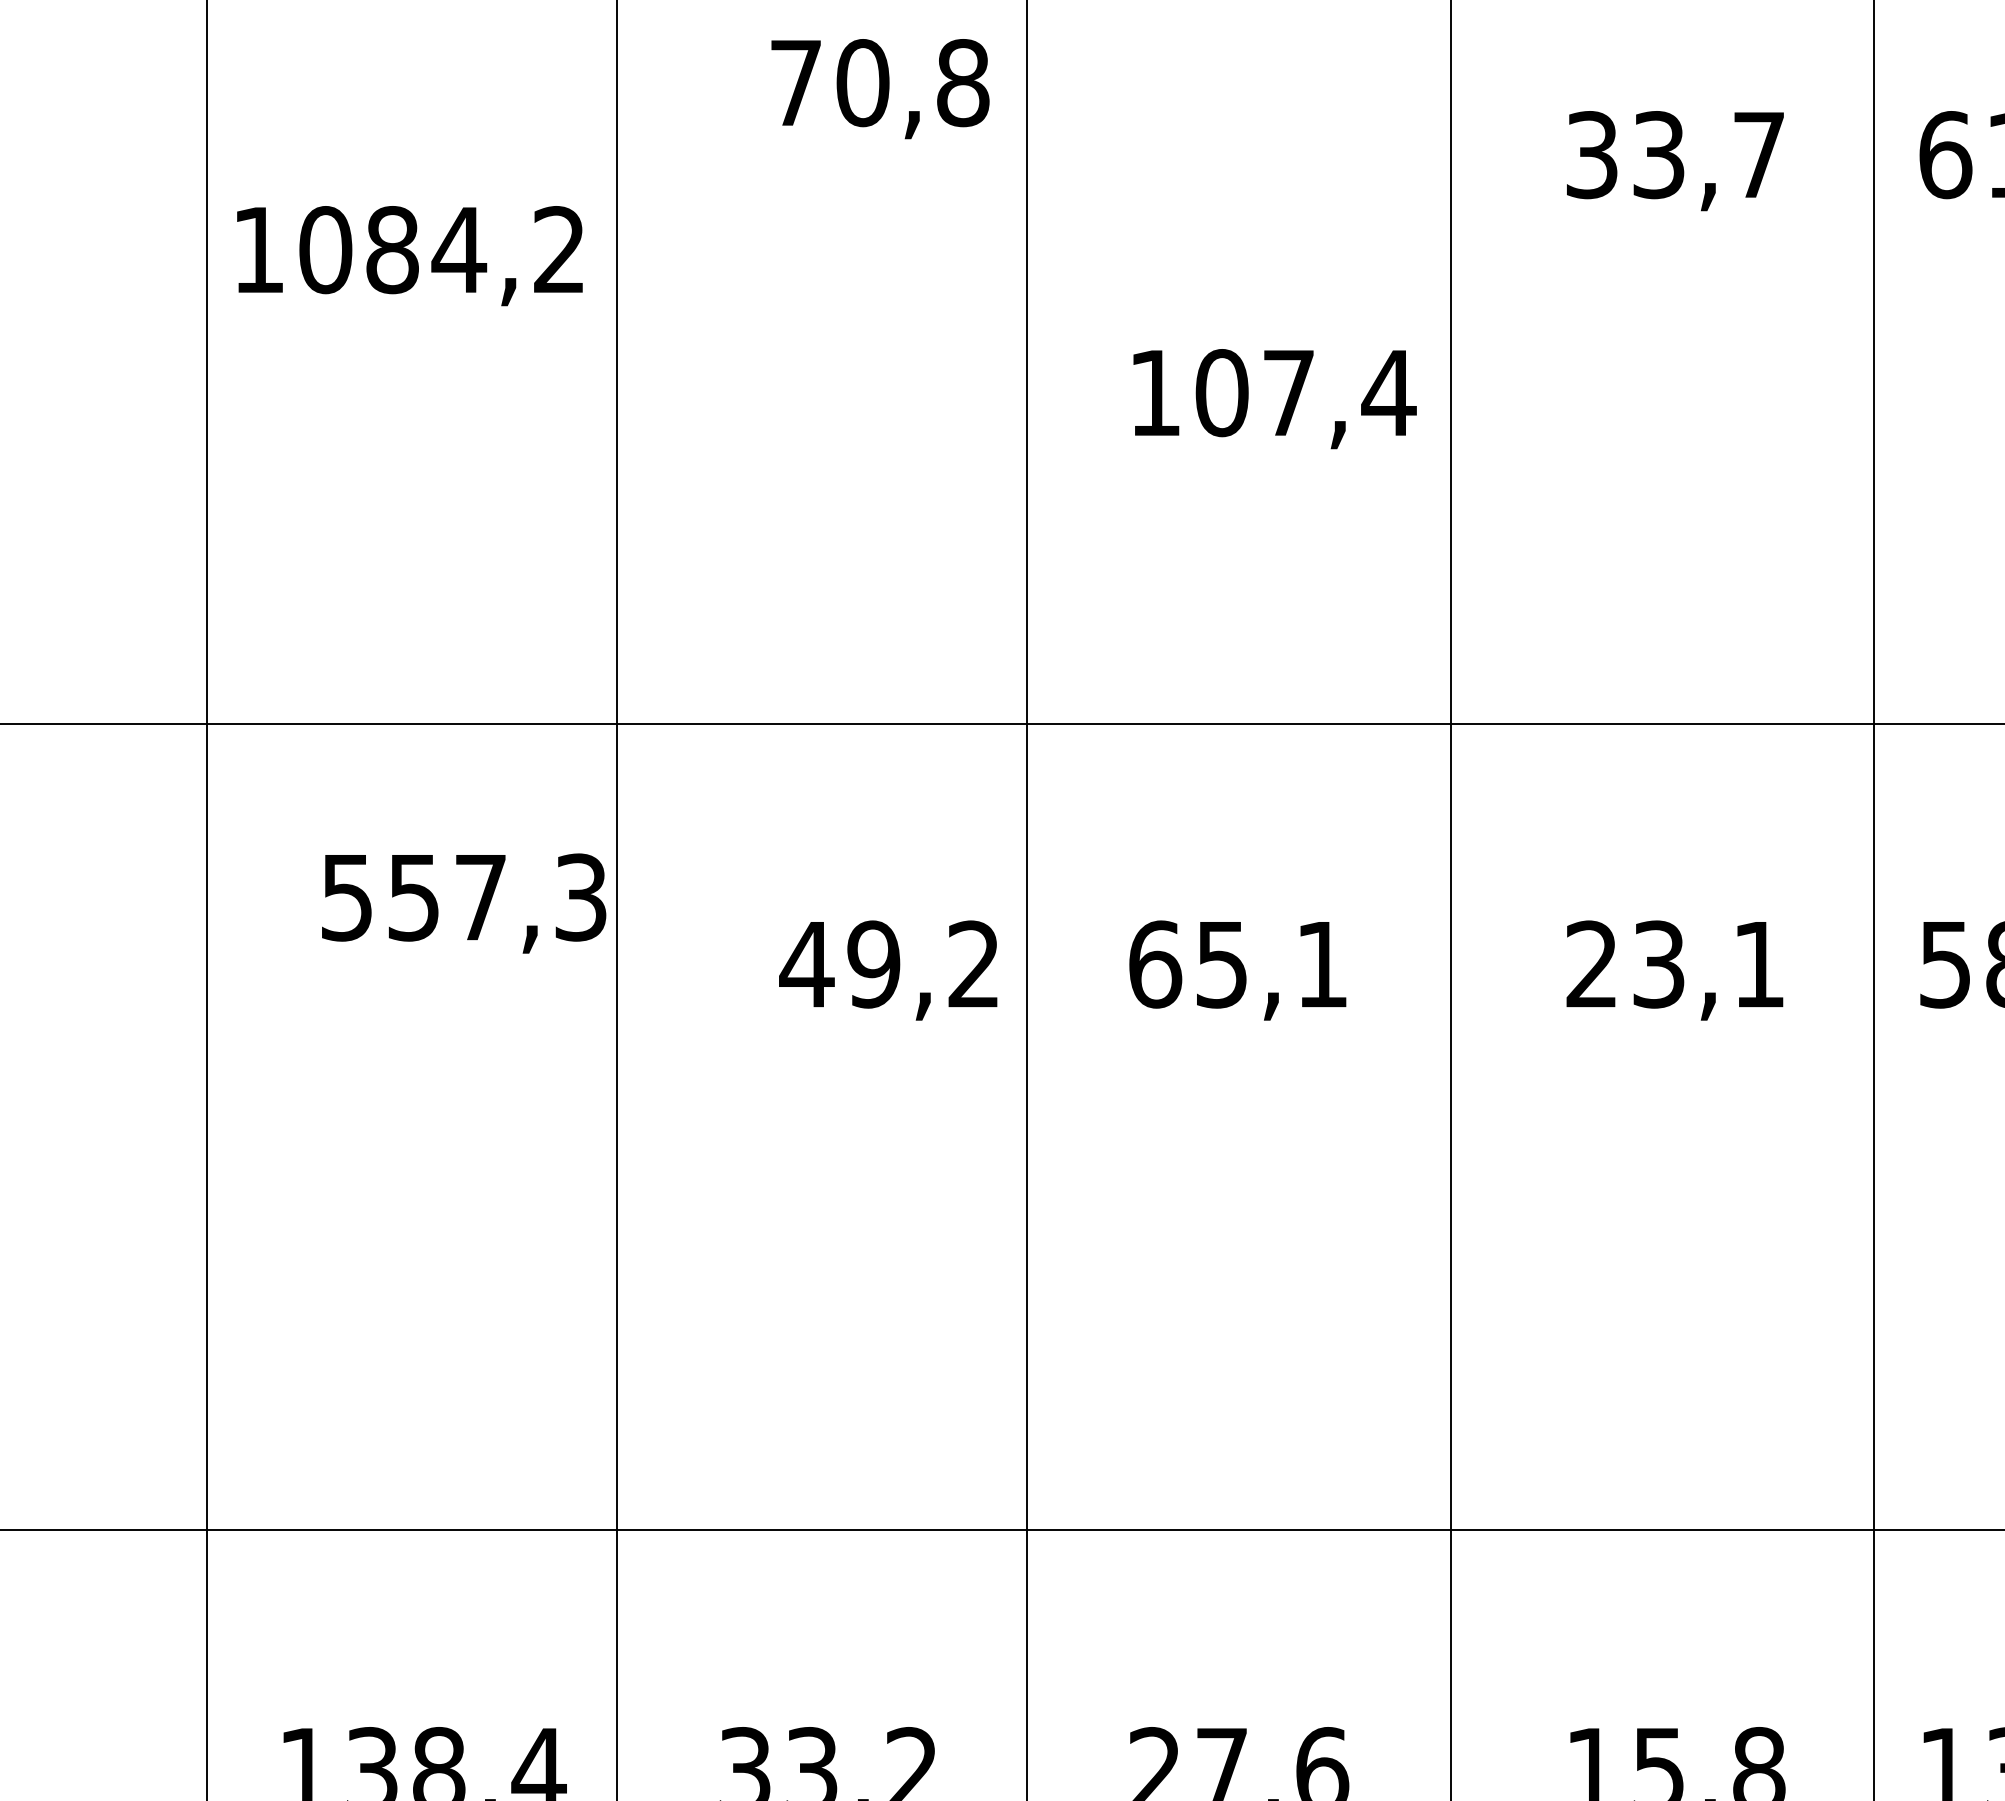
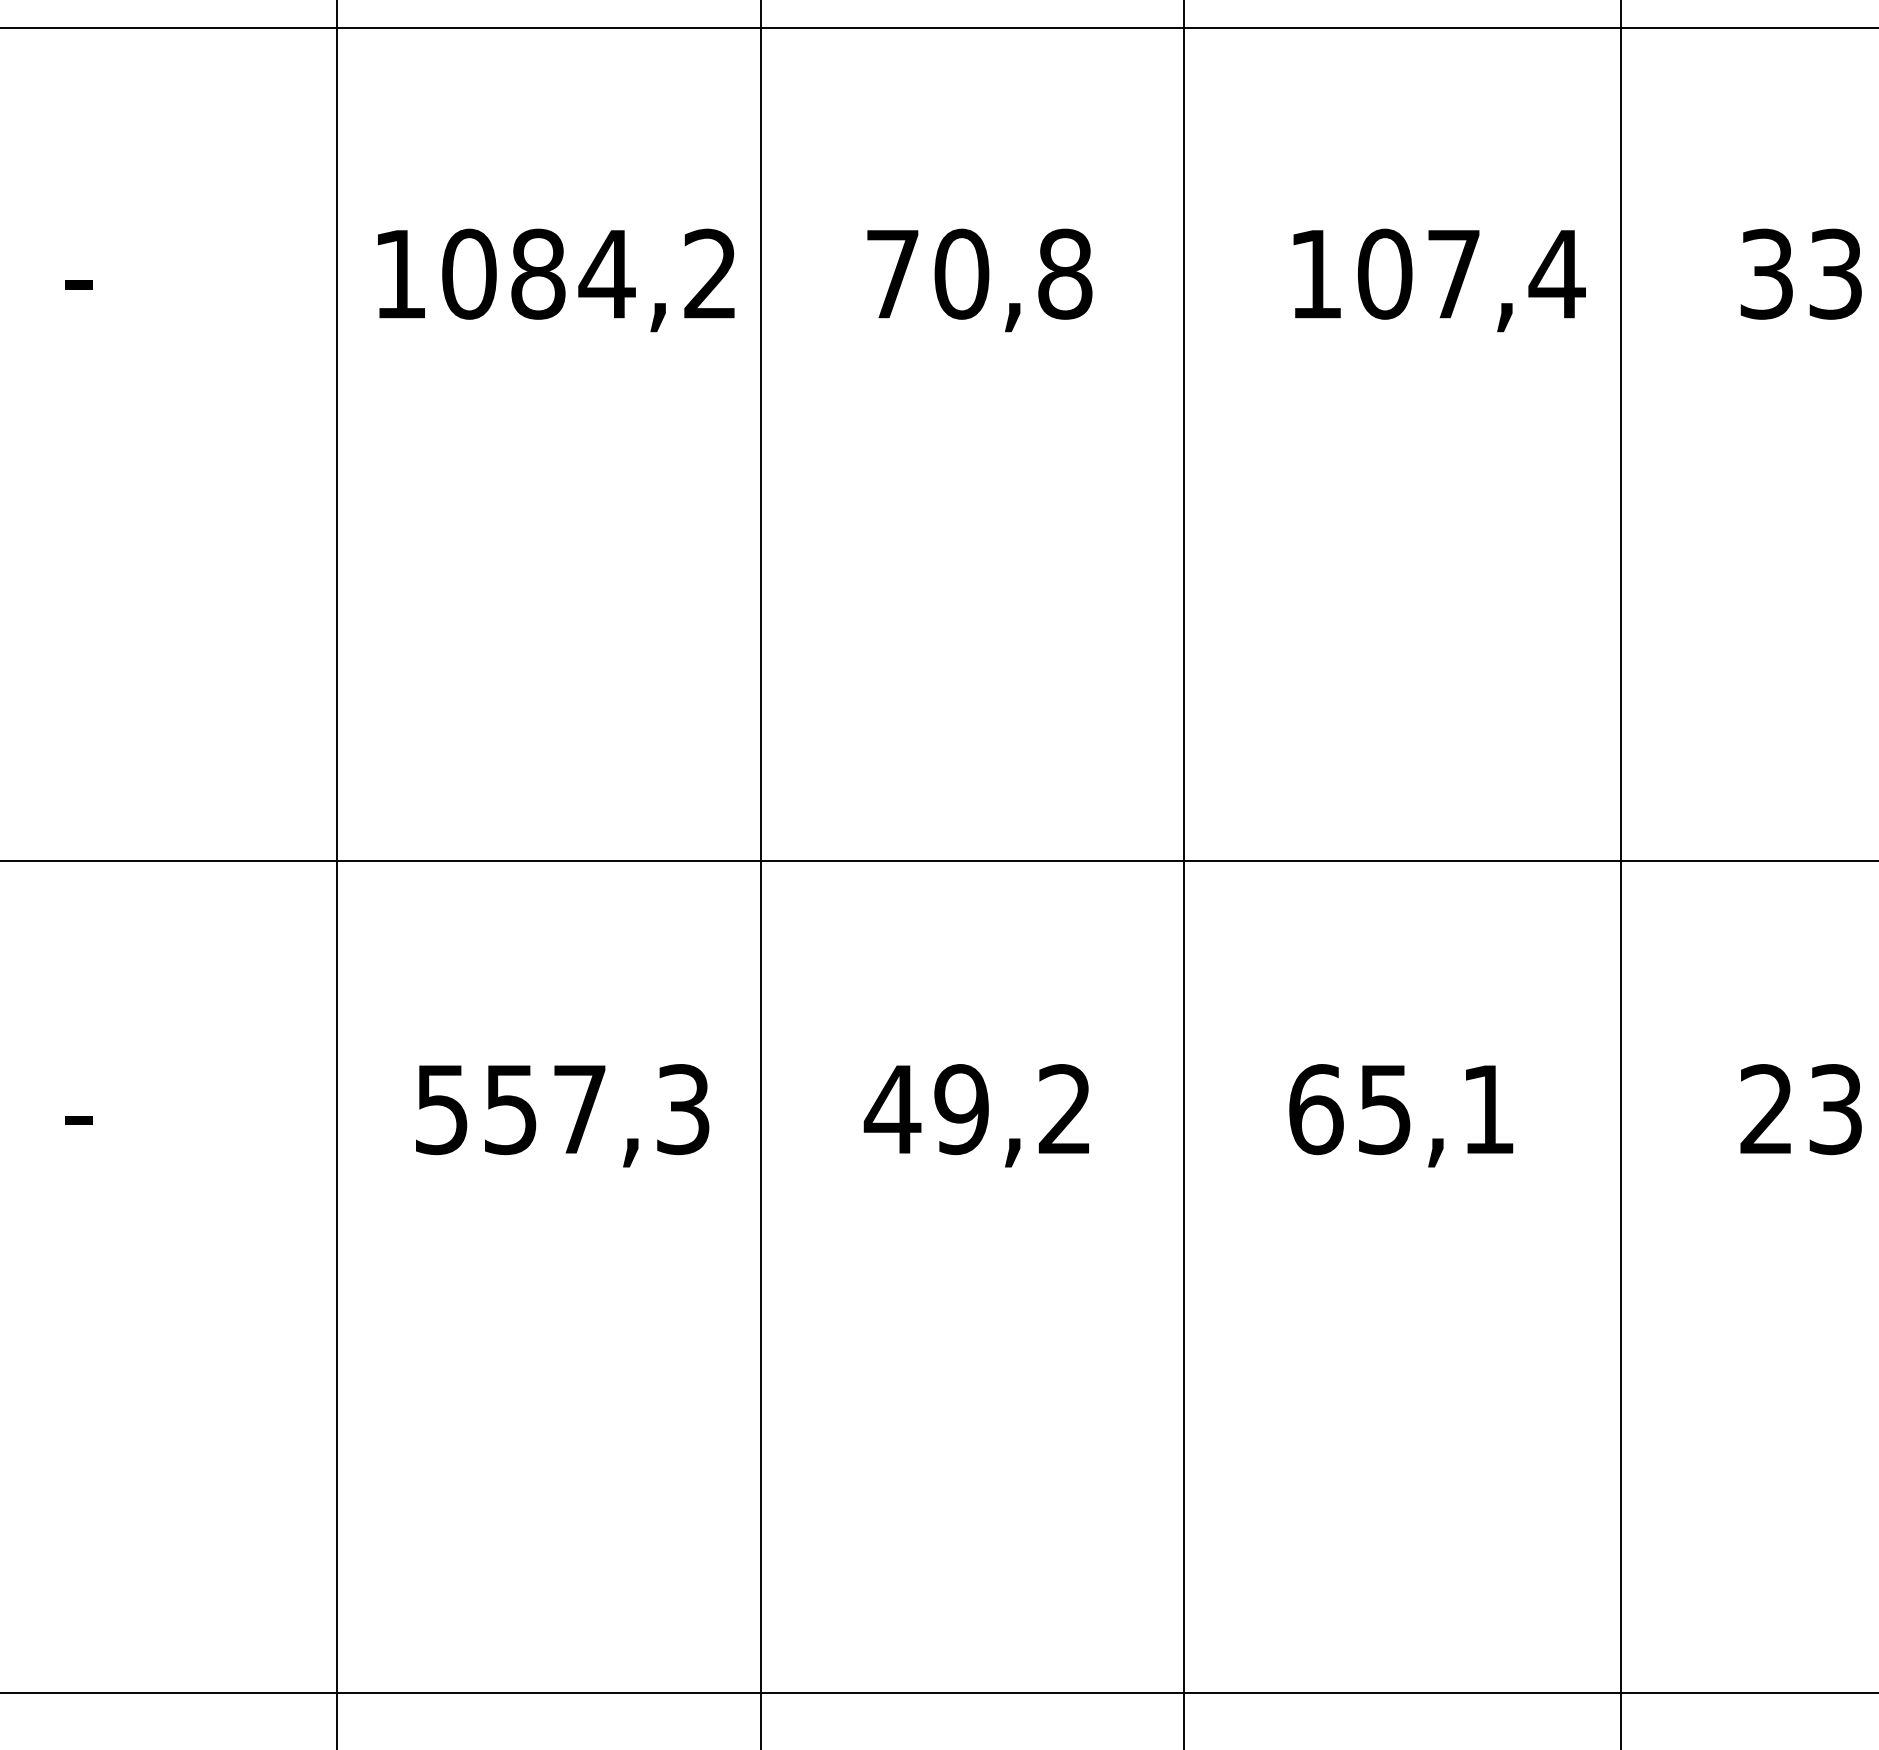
text: (880, 89) -> (979, 280), moved
text: (409, 256) -> (555, 280), moved
text: (1274, 399) -> (1439, 280), moved
text: (464, 903) -> (563, 1115), moved
text: (888, 970) -> (976, 1115), moved

